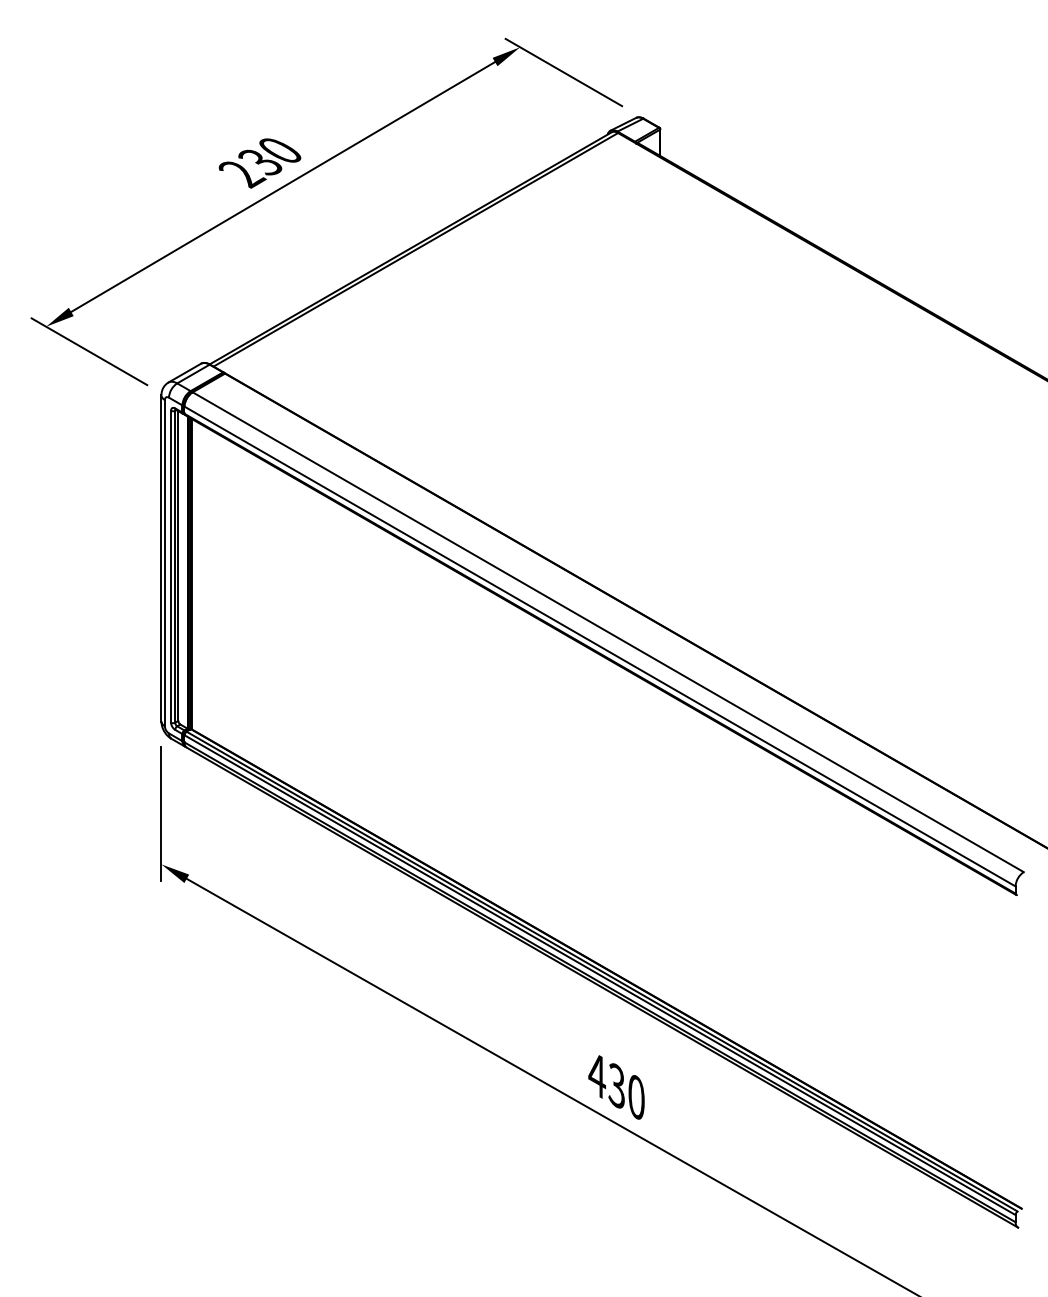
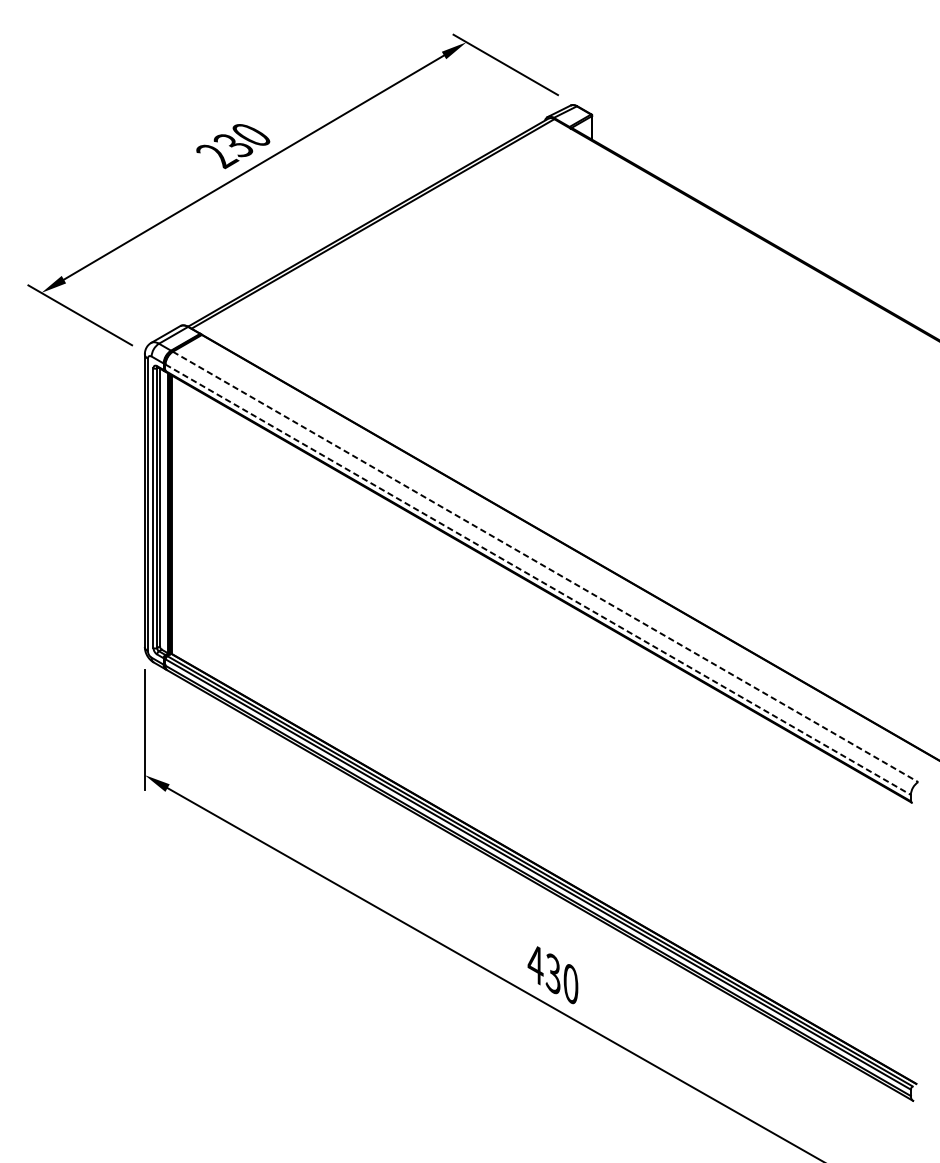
line: (608, 632) -> (545, 567), solid -> dashed
line: (600, 646) -> (538, 579), solid -> dashed

